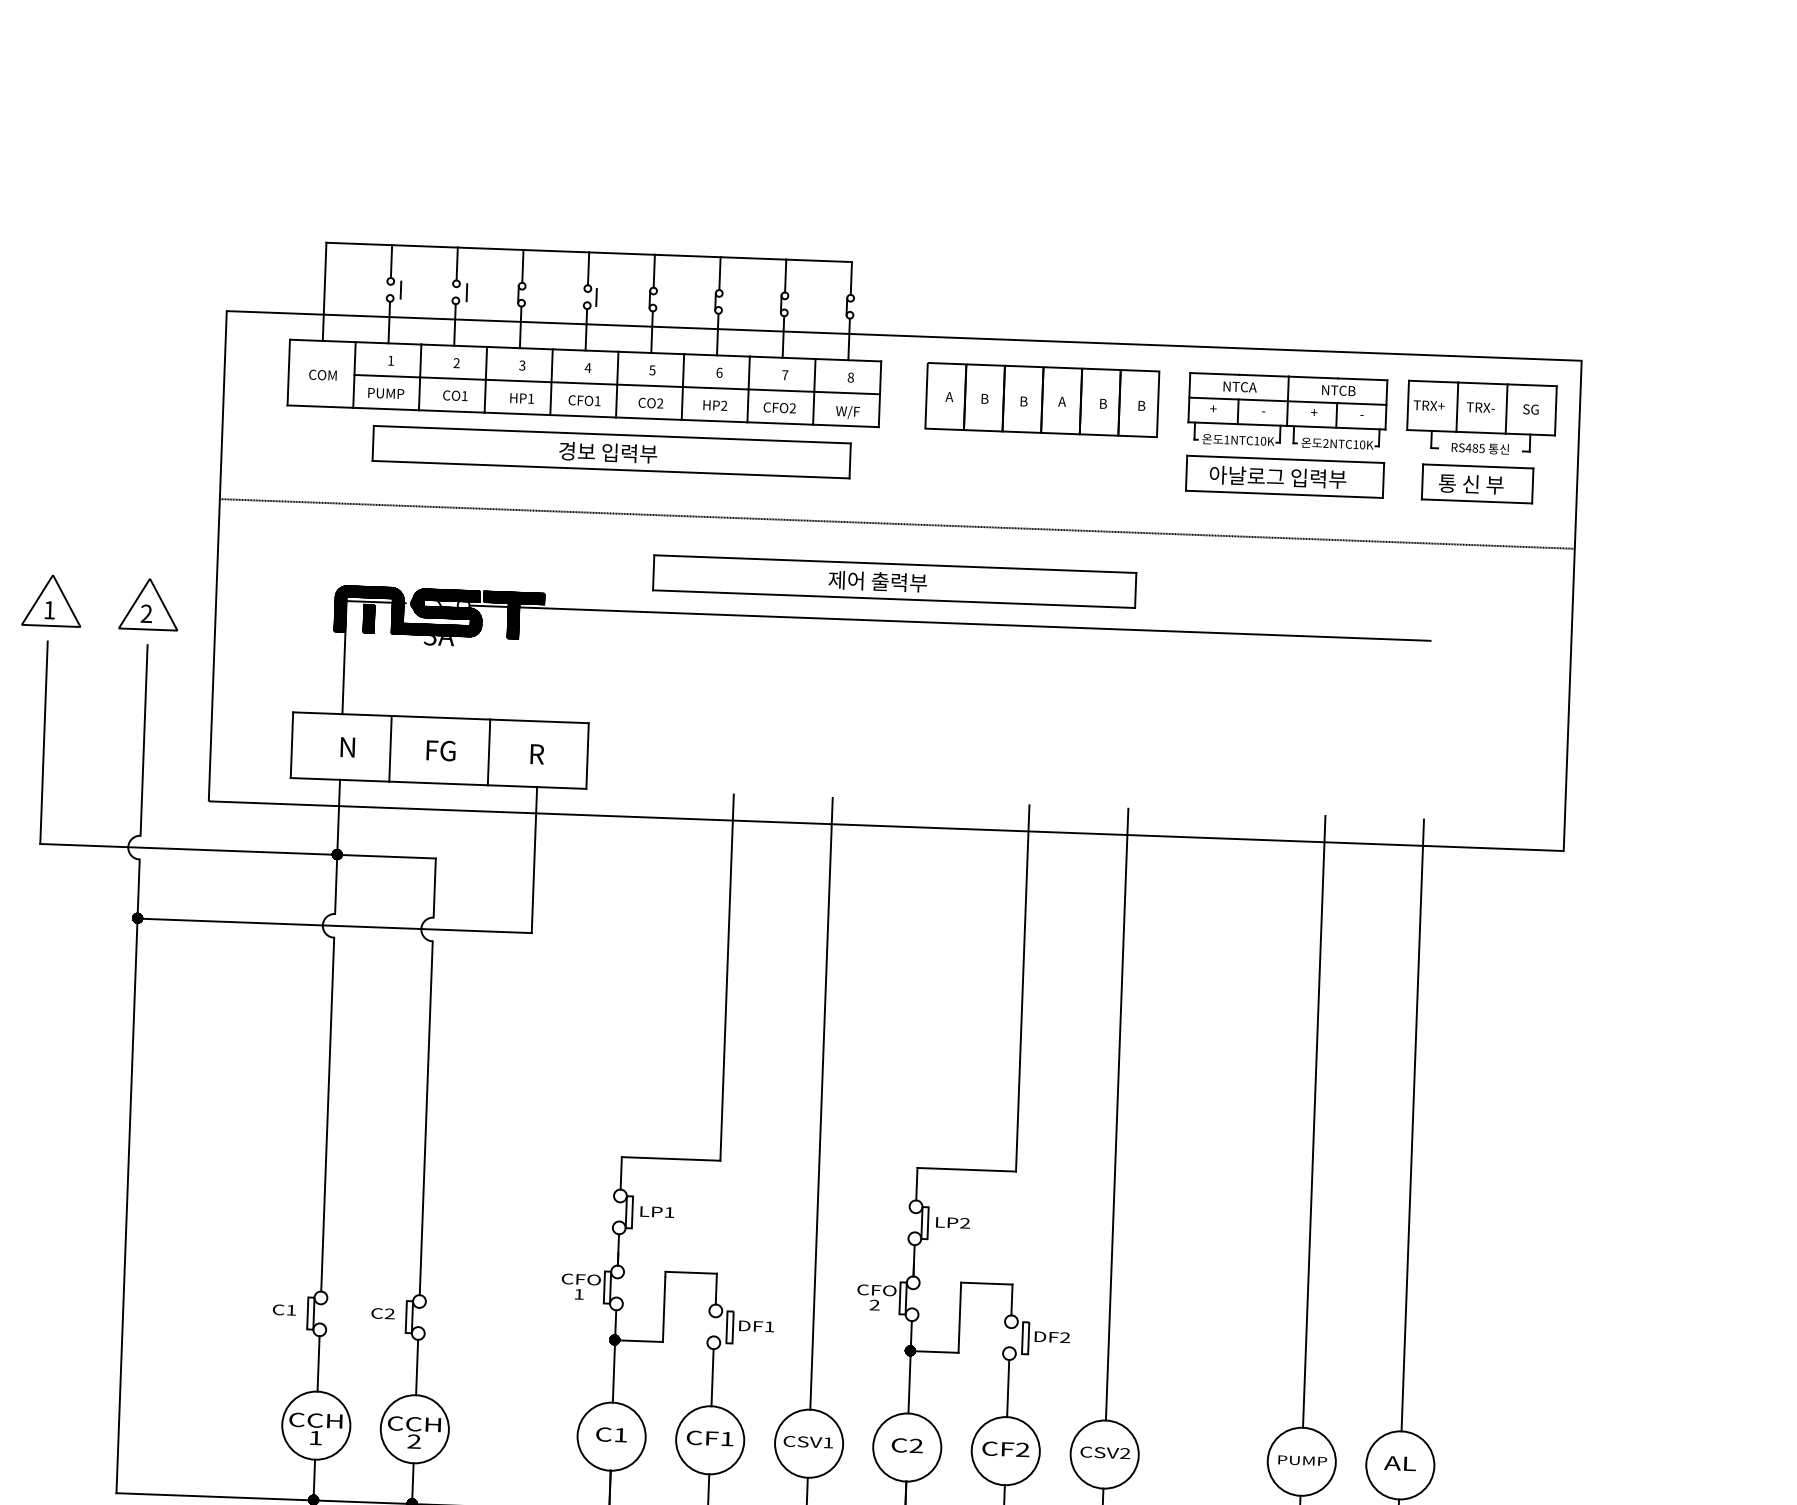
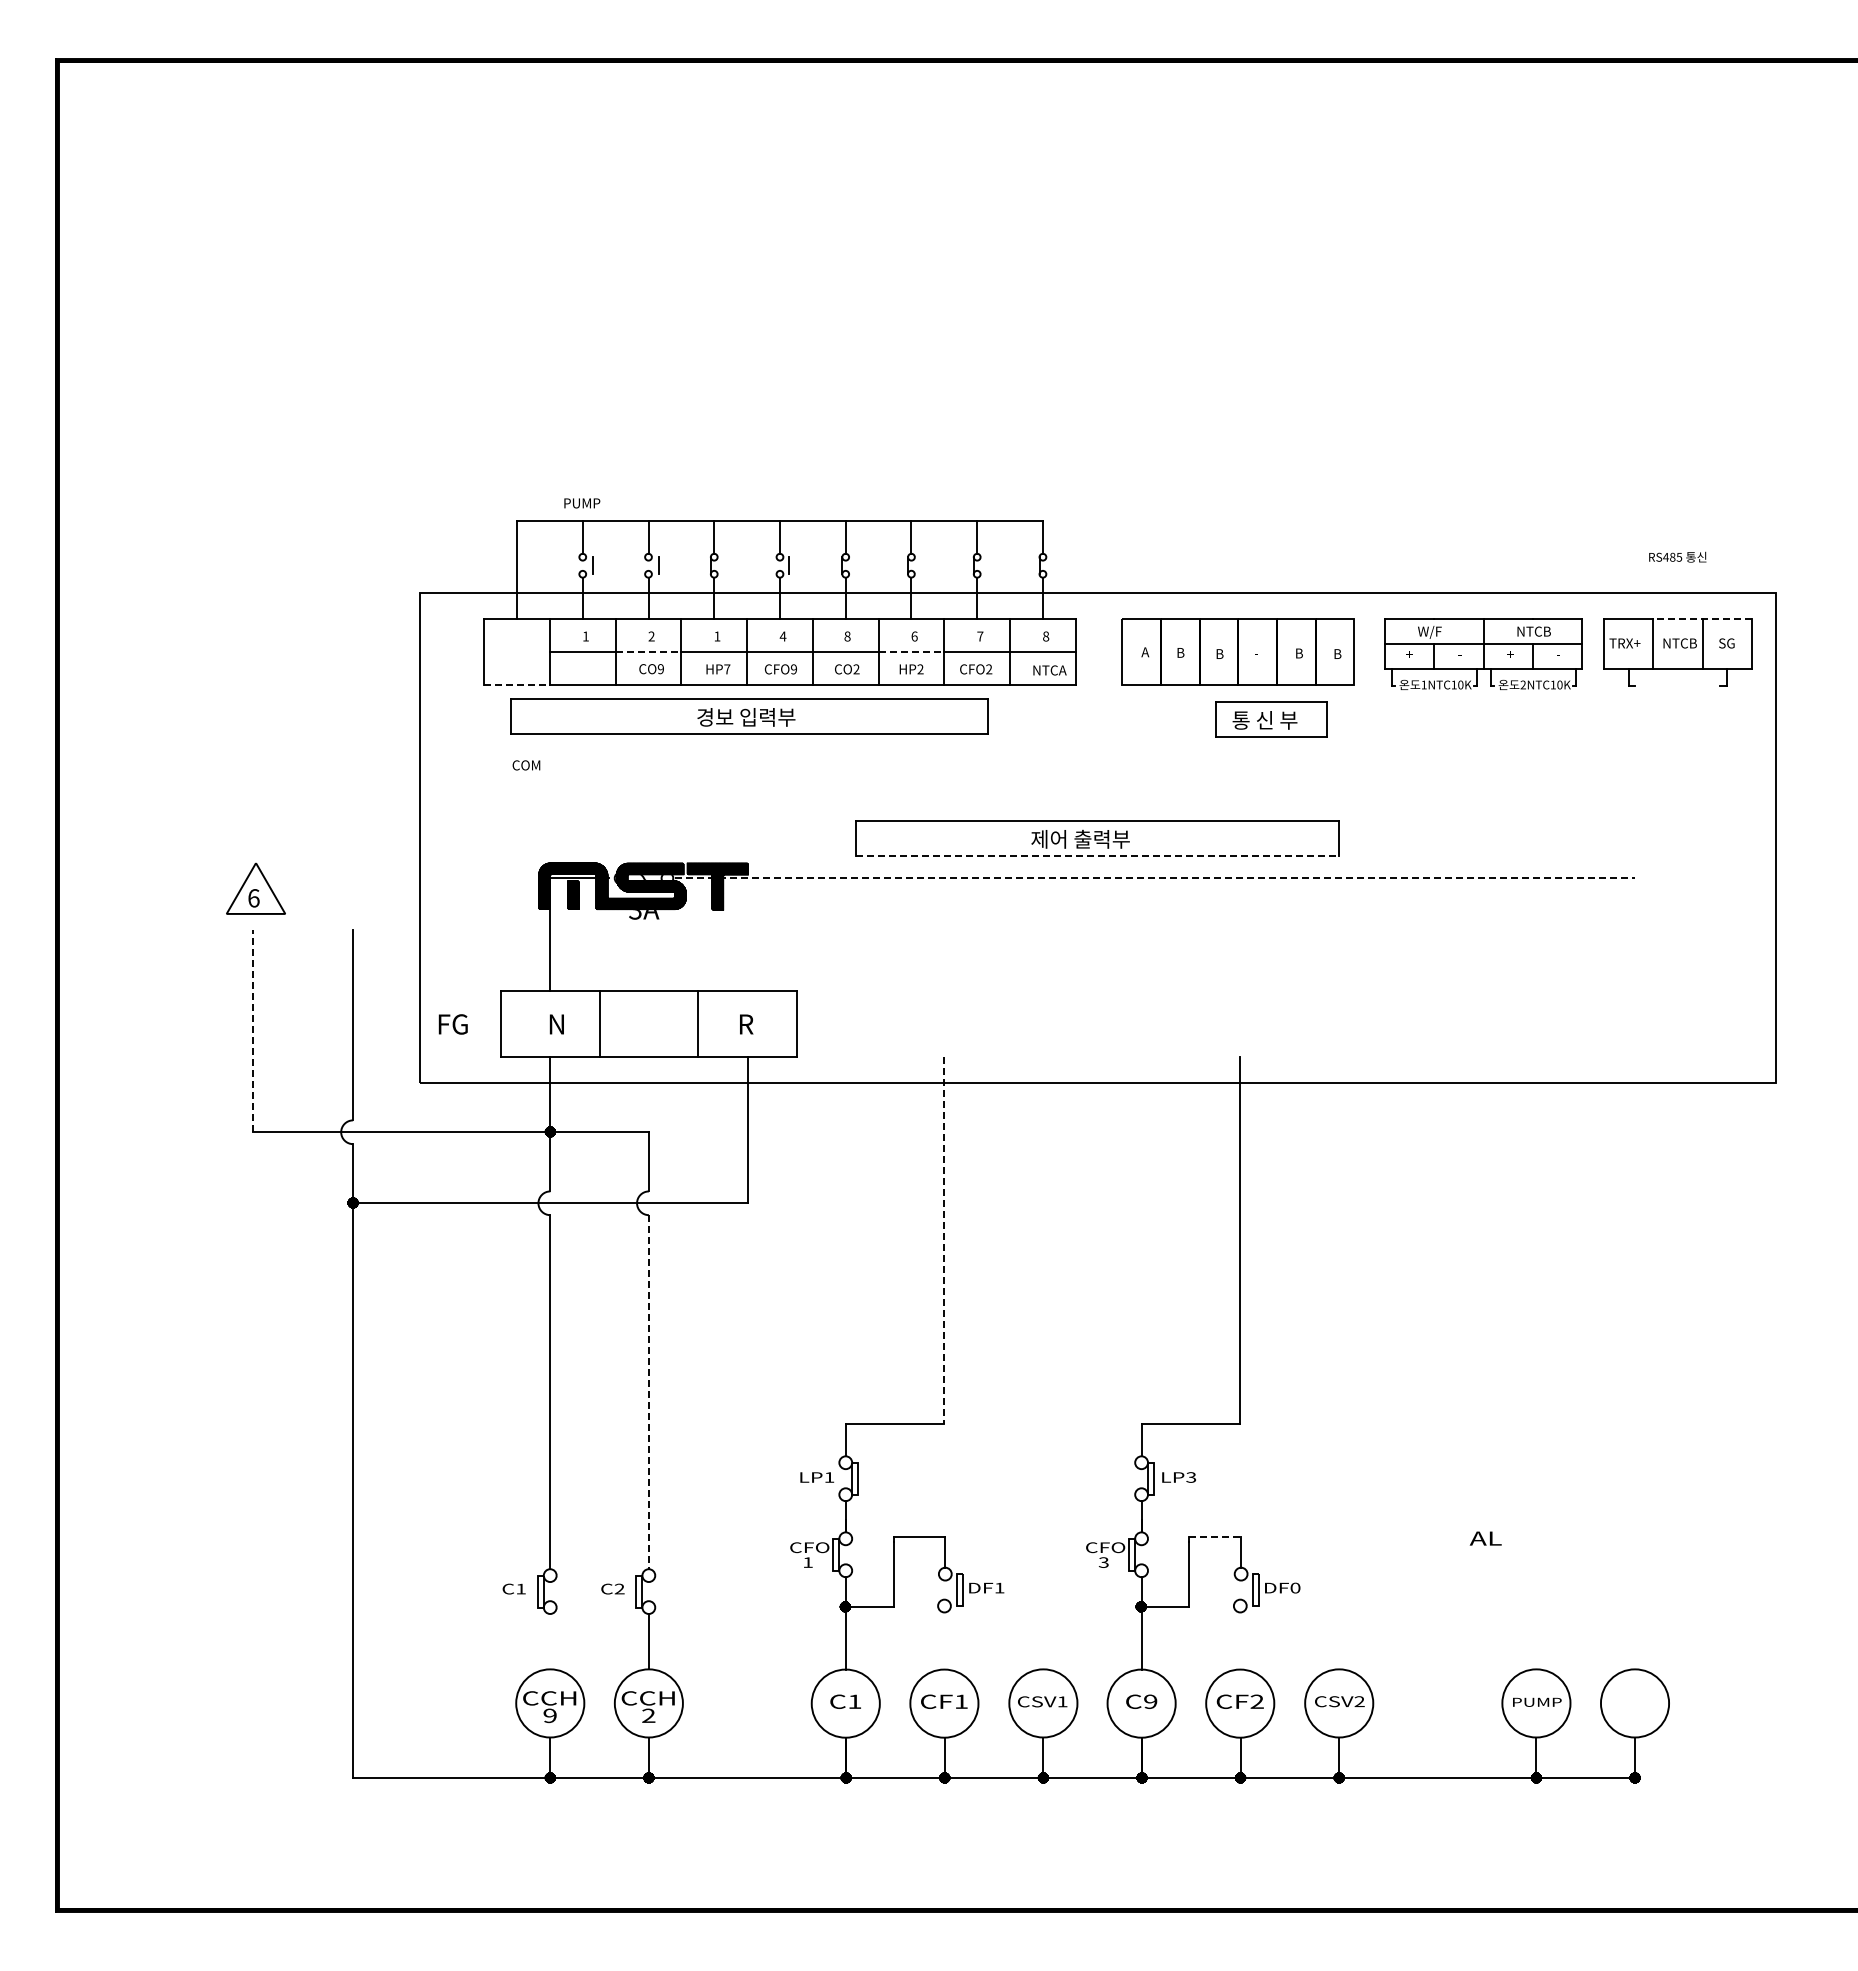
text: (522, 365) -> (717, 636), 3 -> 1
text: (652, 370) -> (847, 636), 5 -> 8
text: (323, 375) -> (526, 765), moved
line: (452, 379) -> (648, 652), solid -> dashed
line: (1507, 384) -> (1702, 619), solid -> dashed
text: (1240, 387) -> (1435, 632), NTCA -> W/F
line: (715, 388) -> (911, 652), solid -> dashed
text: (386, 393) -> (582, 503), moved
text: (464, 396) -> (660, 669), CO1 -> CO9
text: (531, 398) -> (727, 669), HP1 -> HP7
text: (597, 401) -> (793, 669), CFO1 -> CFO9
text: (1061, 401) -> (1257, 652), A -> -
line: (320, 406) -> (517, 684), solid -> dashed
text: (1483, 407) -> (1679, 643), TRX- -> NTCB
text: (853, 411) -> (1049, 670), W/F -> NTCA
text: (1480, 447) -> (1677, 556), moved
part: (611, 451) -> (749, 716), moved
part: (1284, 476) -> (1483, 719), removed
part: (1477, 483) -> (1271, 719), moved
line: (896, 524) -> (1097, 781), removed
line: (894, 599) -> (1097, 856), solid -> dashed
part: (148, 604) -> (352, 888), removed
text: (49, 610) -> (253, 898), 1 -> 6
line: (951, 623) -> (1155, 878), solid -> dashed
line: (44, 742) -> (253, 1030), solid -> dashed
text: (440, 750) -> (452, 1024), moved
line: (727, 978) -> (944, 1241), solid -> dashed
line: (821, 1104) -> (1043, 1363), removed
line: (1117, 1114) -> (1339, 1363), removed
line: (425, 1118) -> (648, 1392), solid -> dashed
line: (1314, 1122) -> (1536, 1363), removed
line: (1412, 1125) -> (1634, 1363), removed
text: (657, 1212) -> (817, 1477), moved
text: (965, 1223) -> (1191, 1477), LP2 -> LP3
line: (987, 1283) -> (1215, 1536), solid -> dashed
text: (874, 1305) -> (1103, 1562), 2 -> 3
text: (1065, 1337) -> (1295, 1587), DF2 -> DF0
line: (318, 1363) -> (550, 1641), removed
line: (712, 1377) -> (944, 1640), removed
line: (1008, 1388) -> (1240, 1640), removed
text: (315, 1437) -> (549, 1715), 1 -> 9
text: (916, 1445) -> (1150, 1701), C2 -> C9
text: (1399, 1463) -> (1485, 1538), moved

